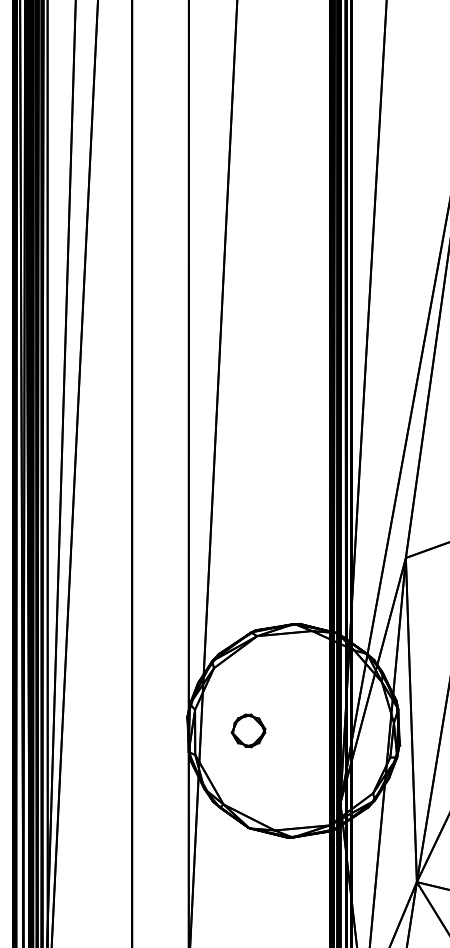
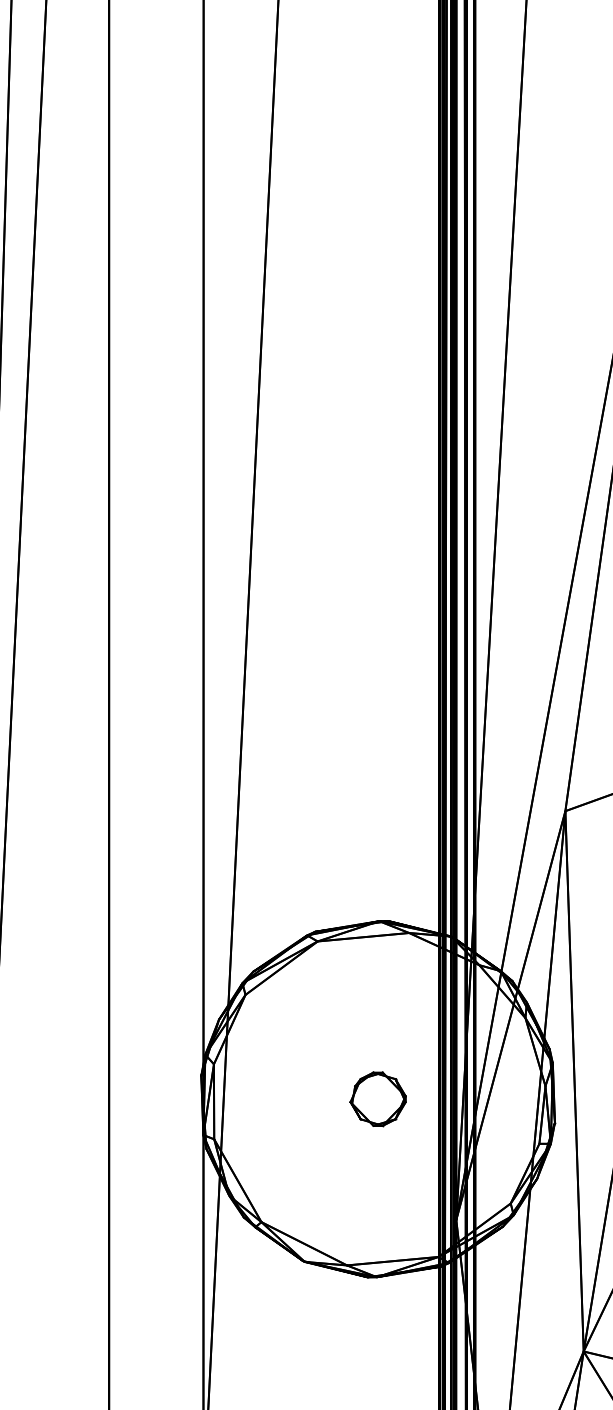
part: (248, 730) -> (378, 1098), moved

